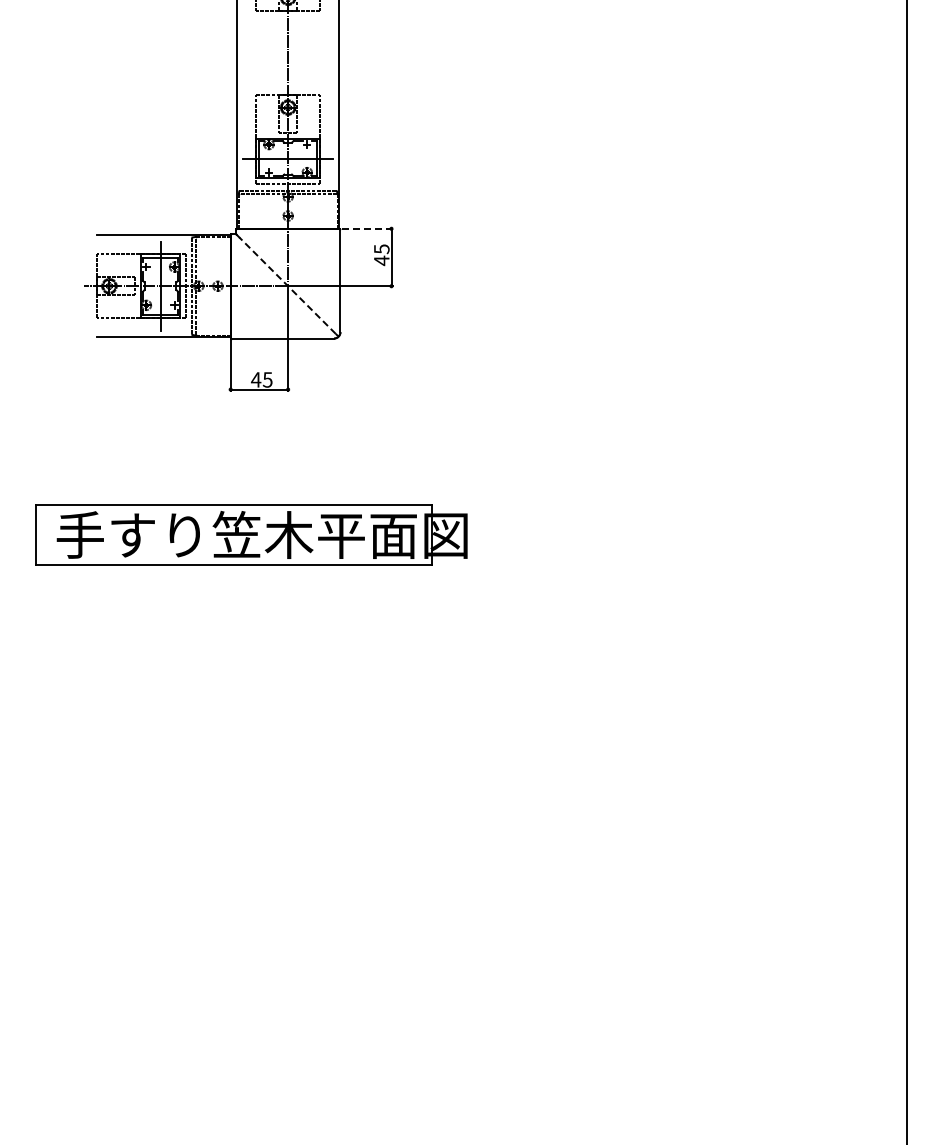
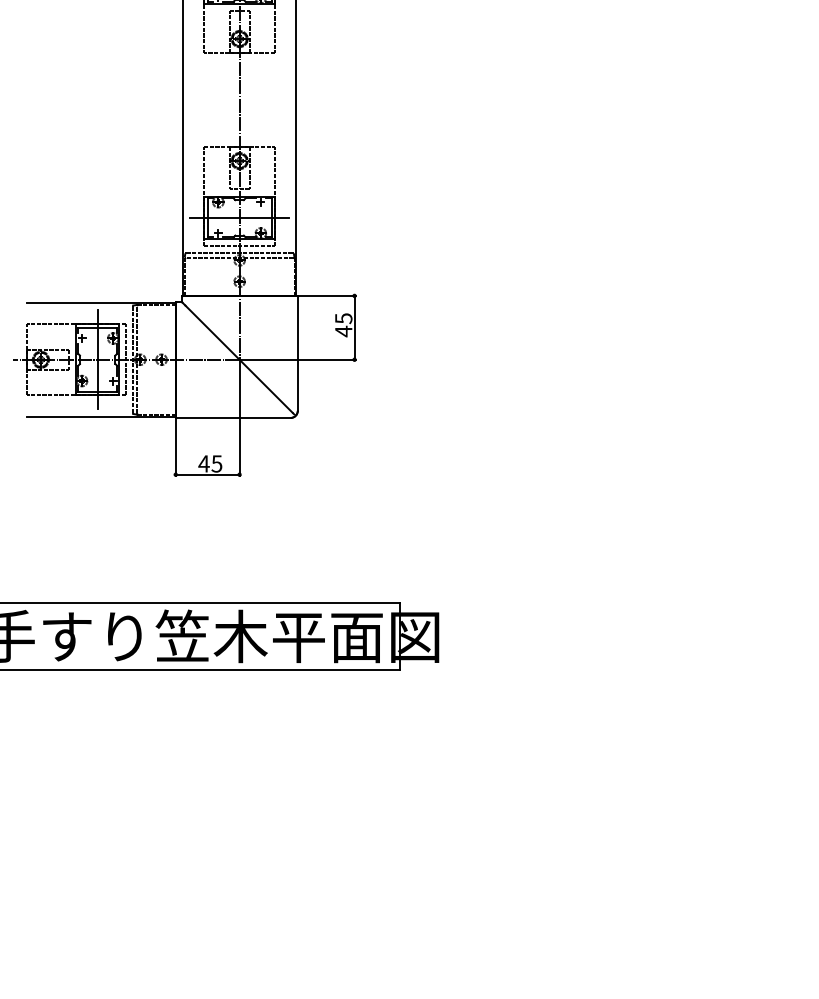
line: (367, 228) -> (327, 295), dashed -> solid
line: (287, 285) -> (238, 358), dashed -> solid

